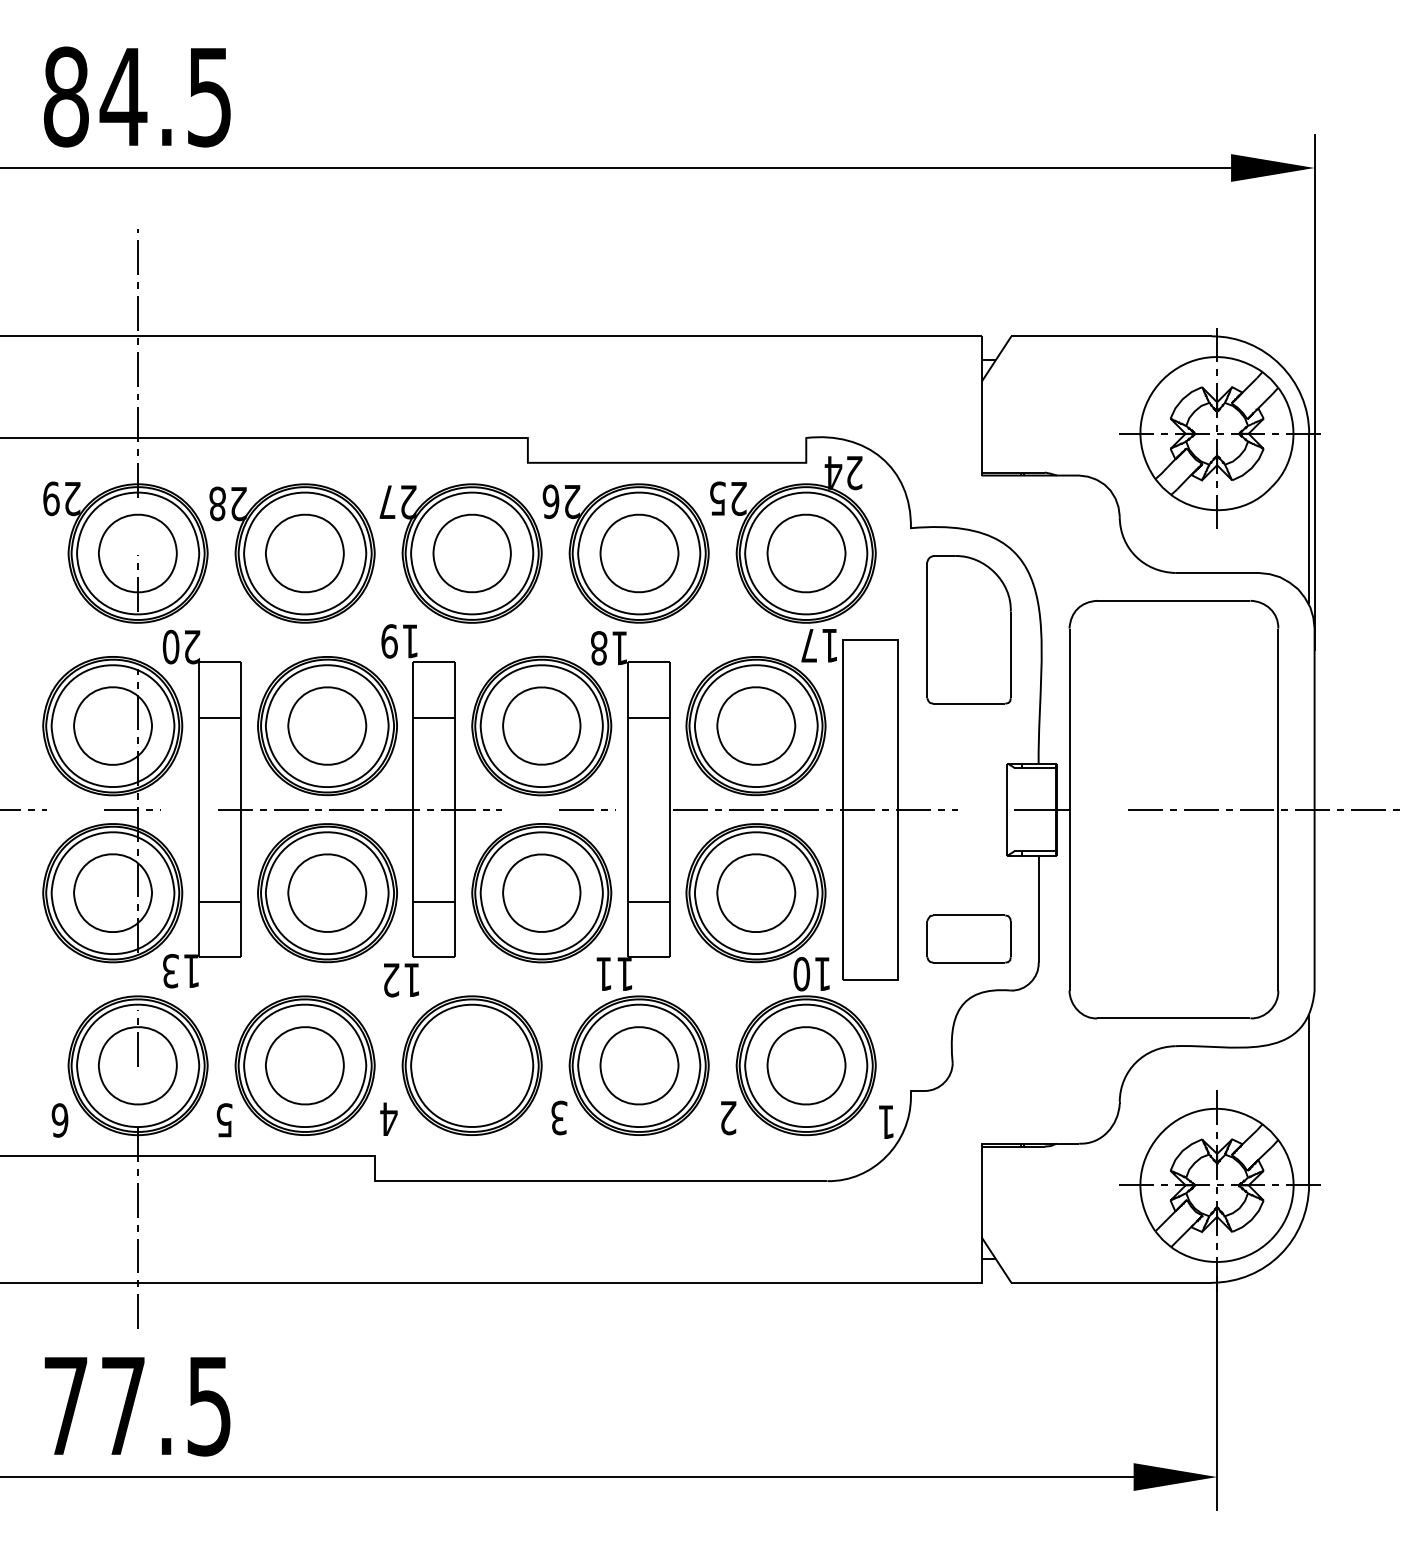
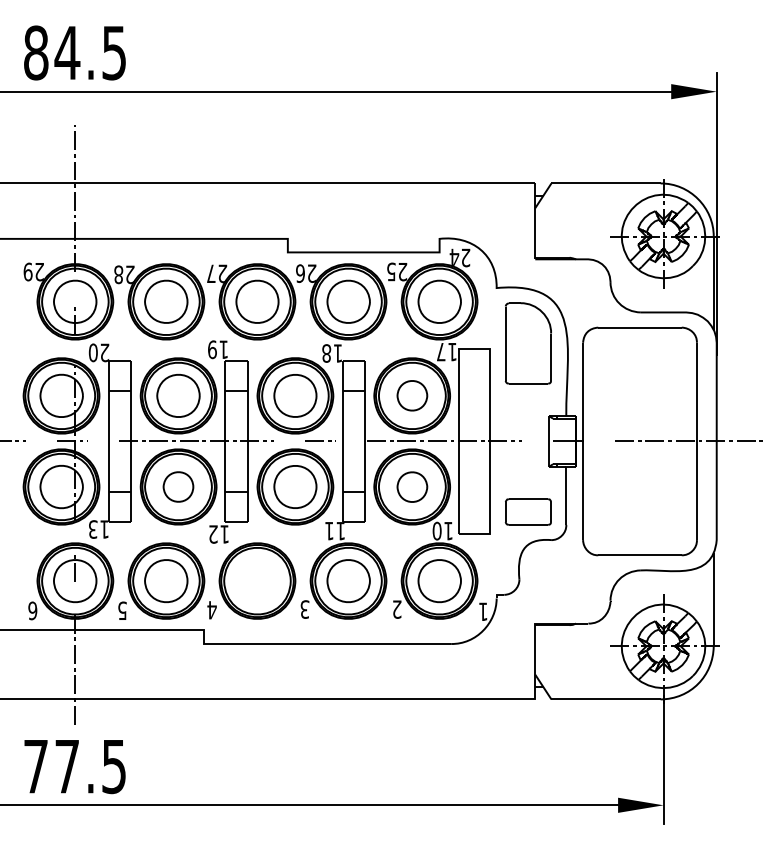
part: (756, 725) -> (412, 395), size x0.7
part: (327, 892) -> (178, 486), size x0.7
part: (756, 894) -> (412, 487), size x0.7

